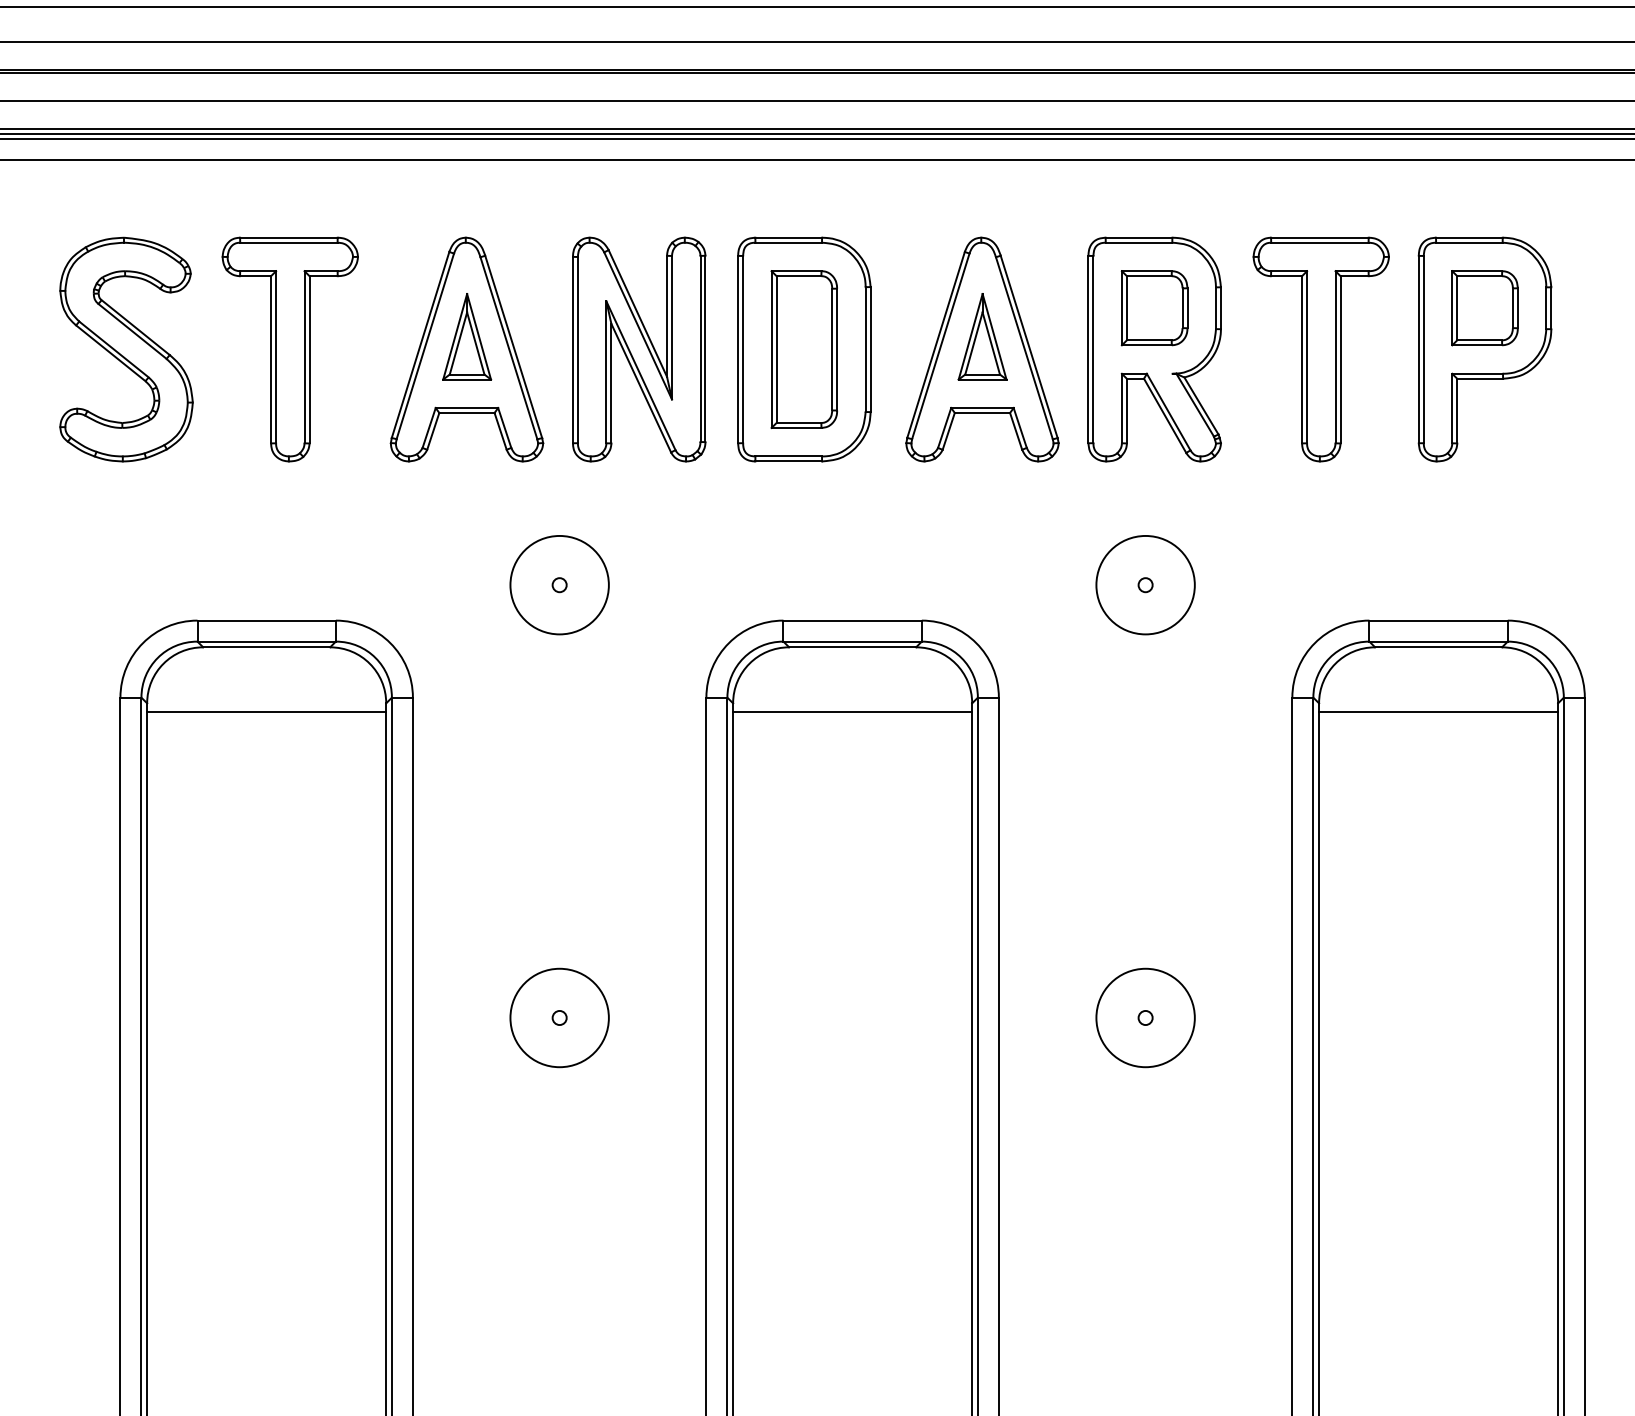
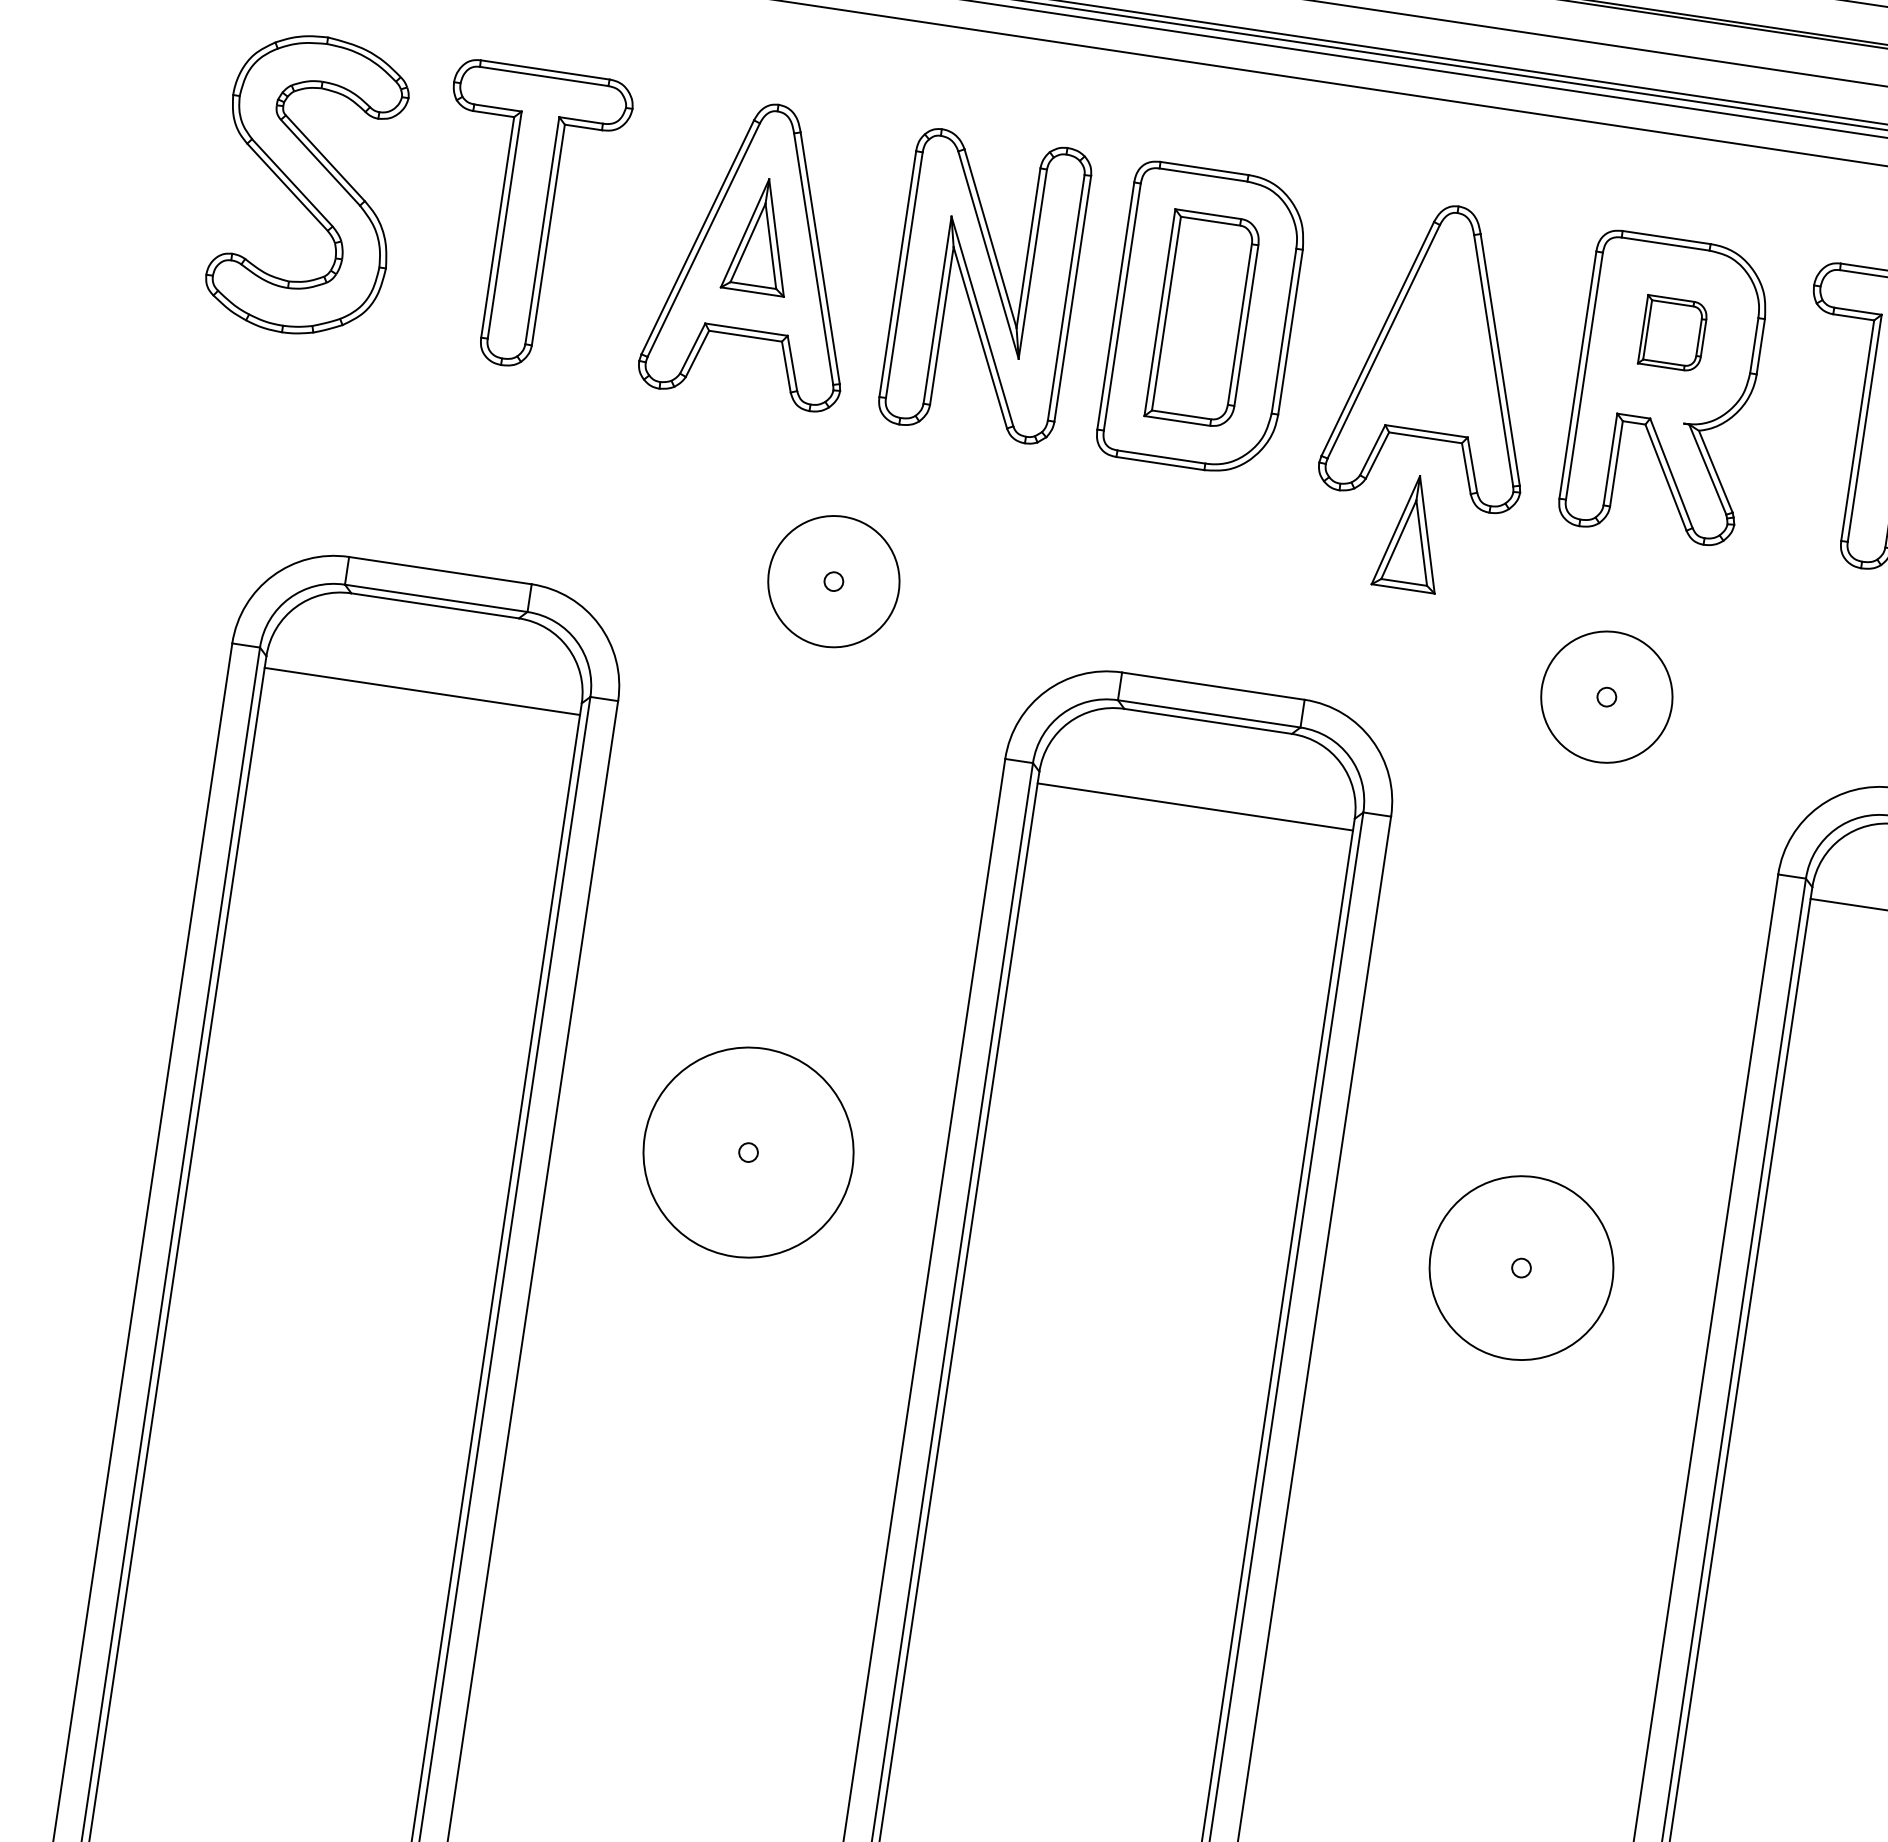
part: (1154, 308) -> (1673, 333), size x0.7
part: (982, 336) -> (1411, 532), moved
circle: (559, 1017) -> (748, 1151), size x1.6
circle: (1145, 1017) -> (1521, 1267), size x1.4

